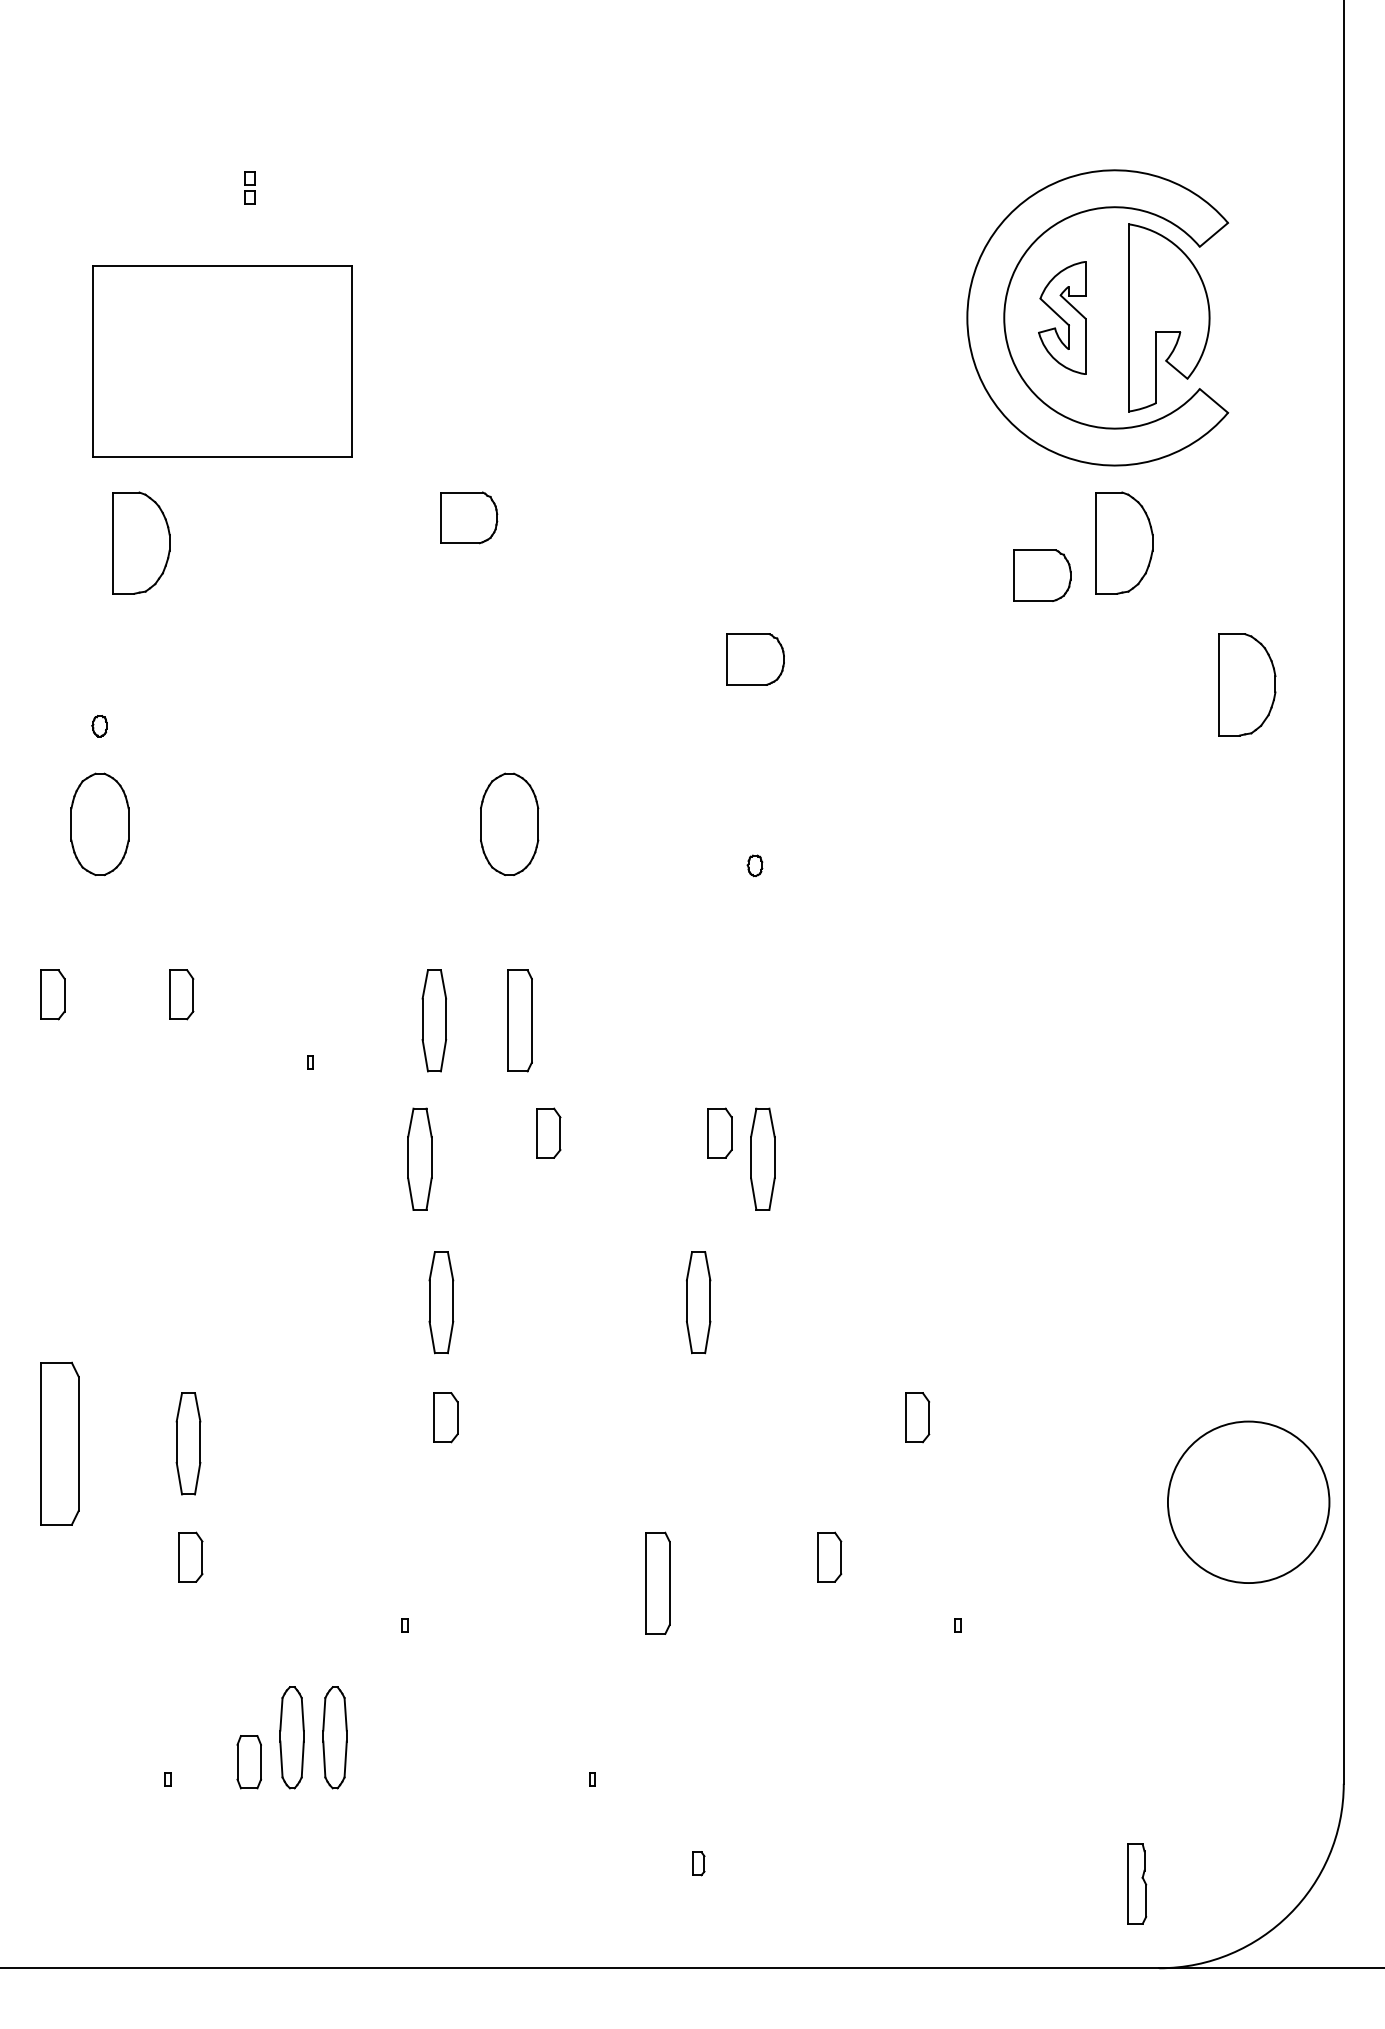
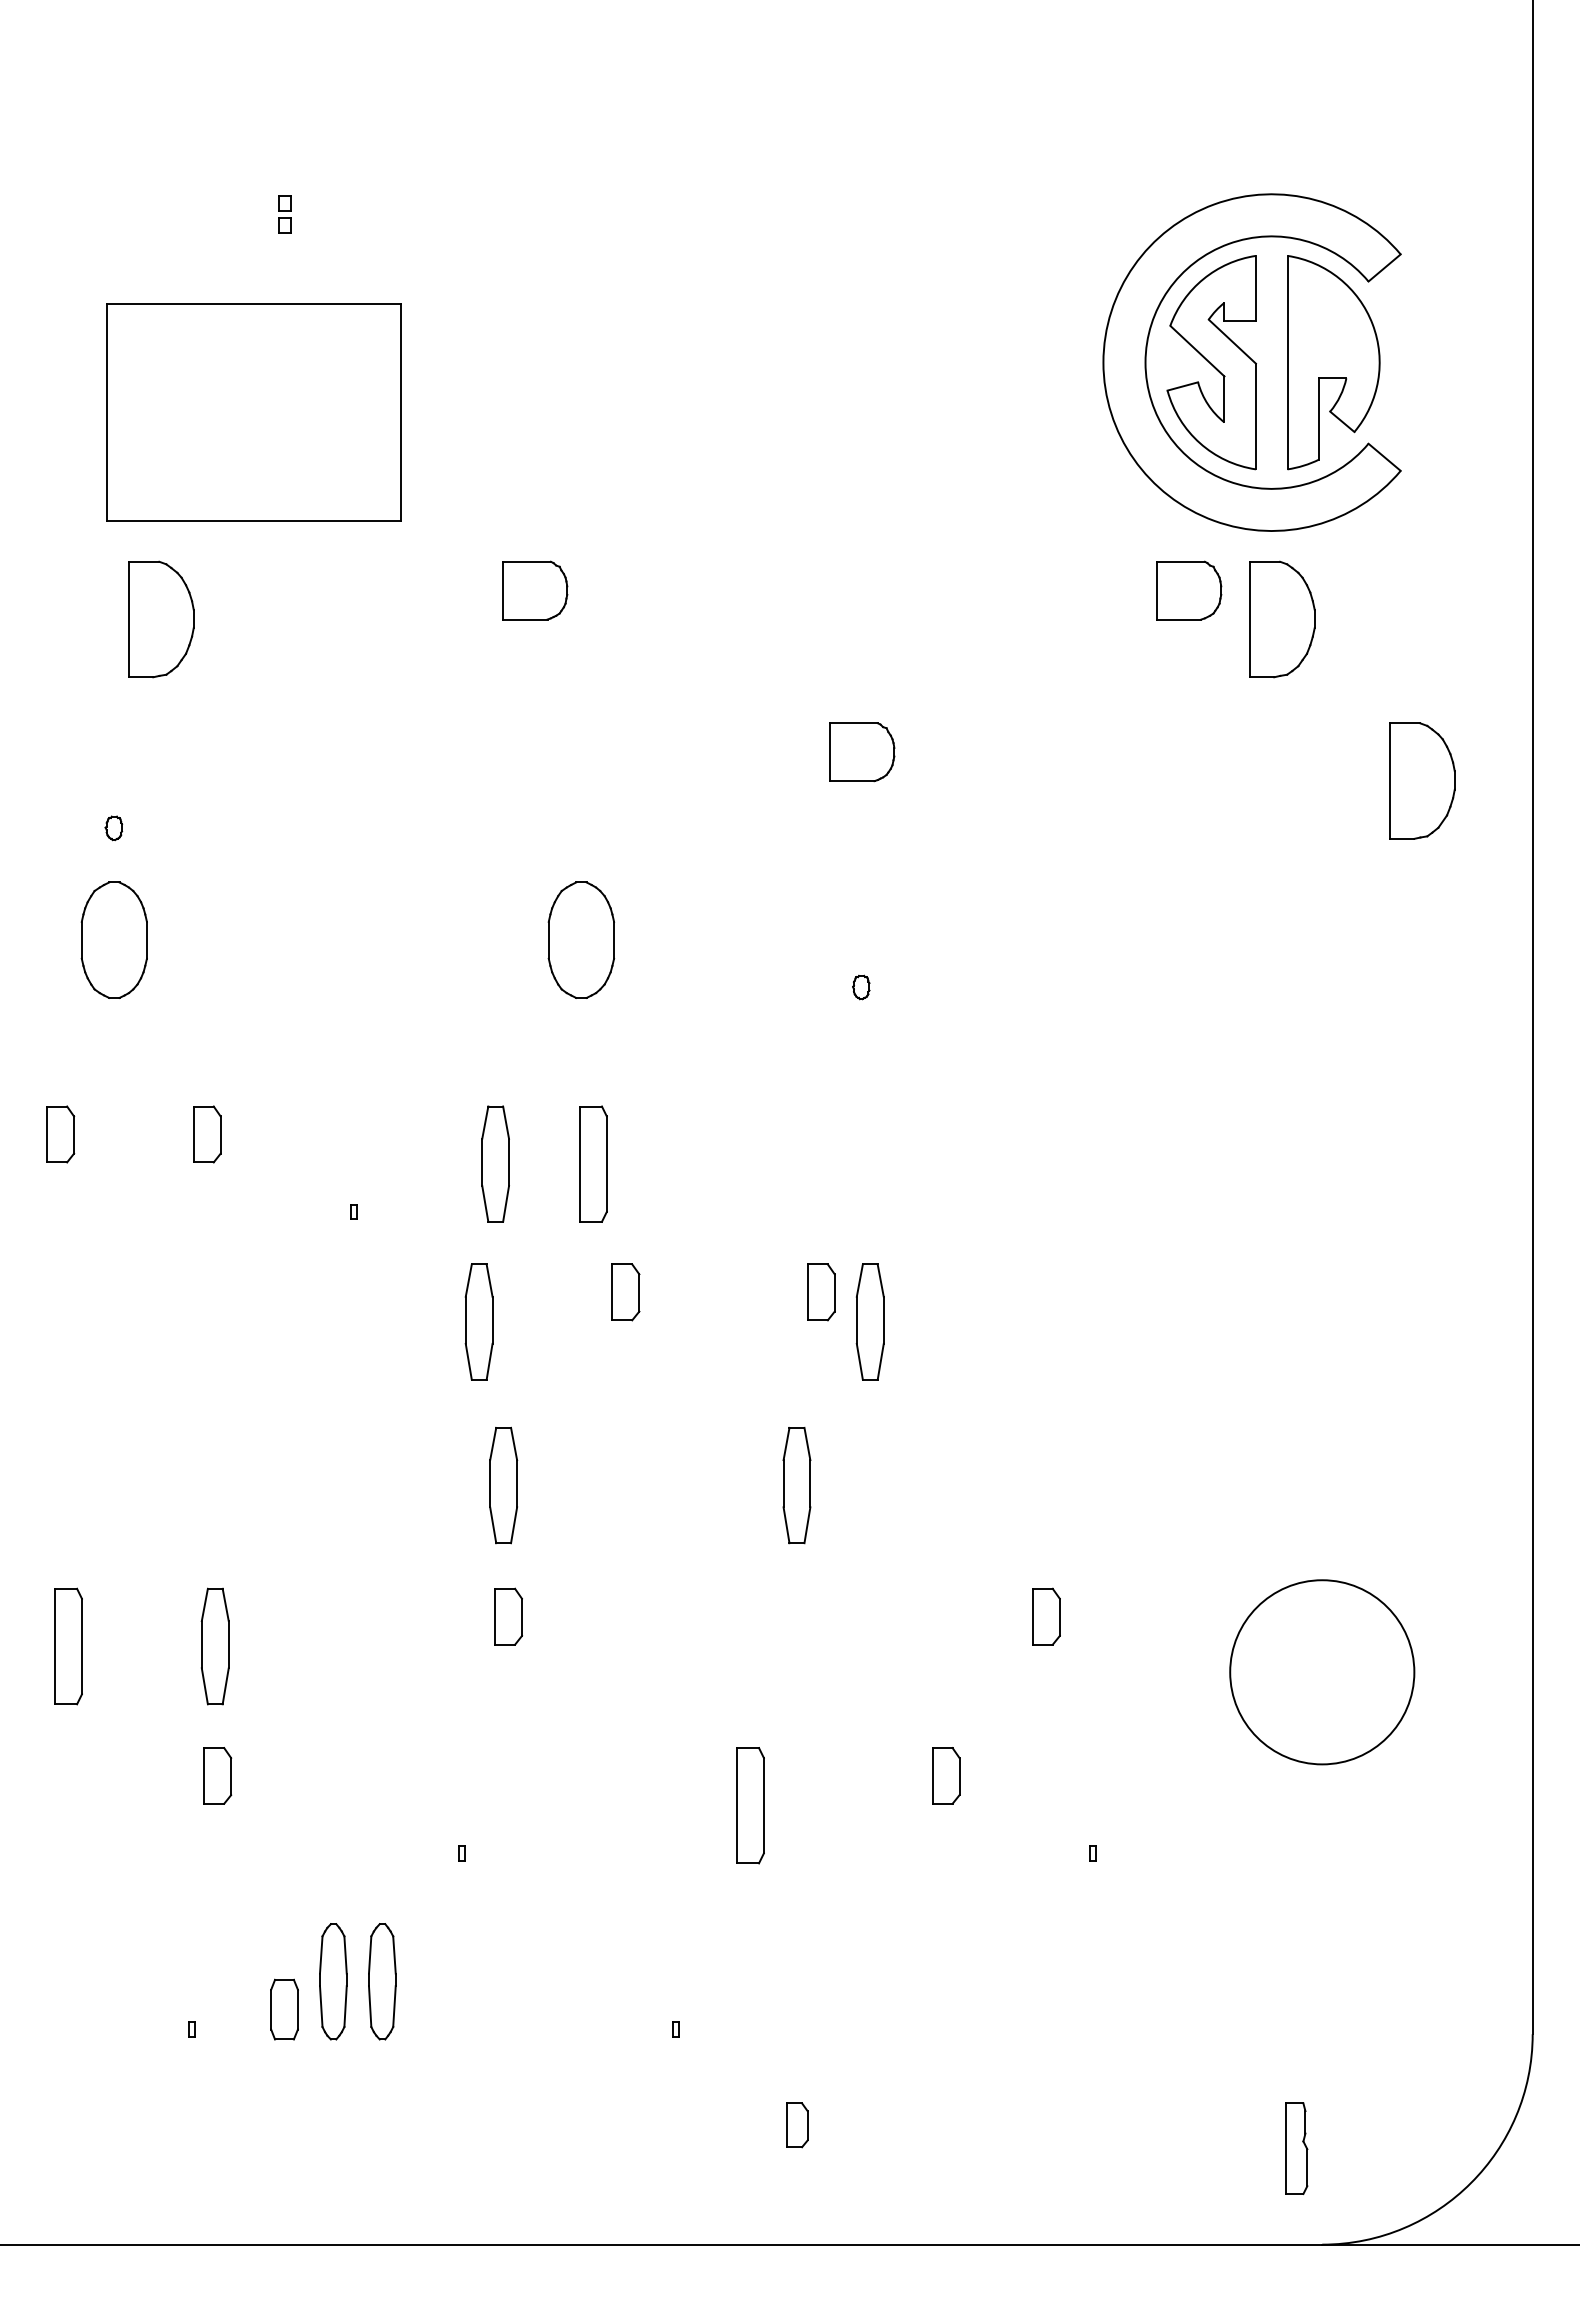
part: (1062, 317) -> (1211, 362), size x1.67
part: (1042, 575) -> (1189, 590), moved
part: (59, 1443) -> (68, 1646), size x0.62
circle: (1248, 1502) -> (1322, 1672), moved
part: (699, 1863) -> (797, 2125), size x1.67

